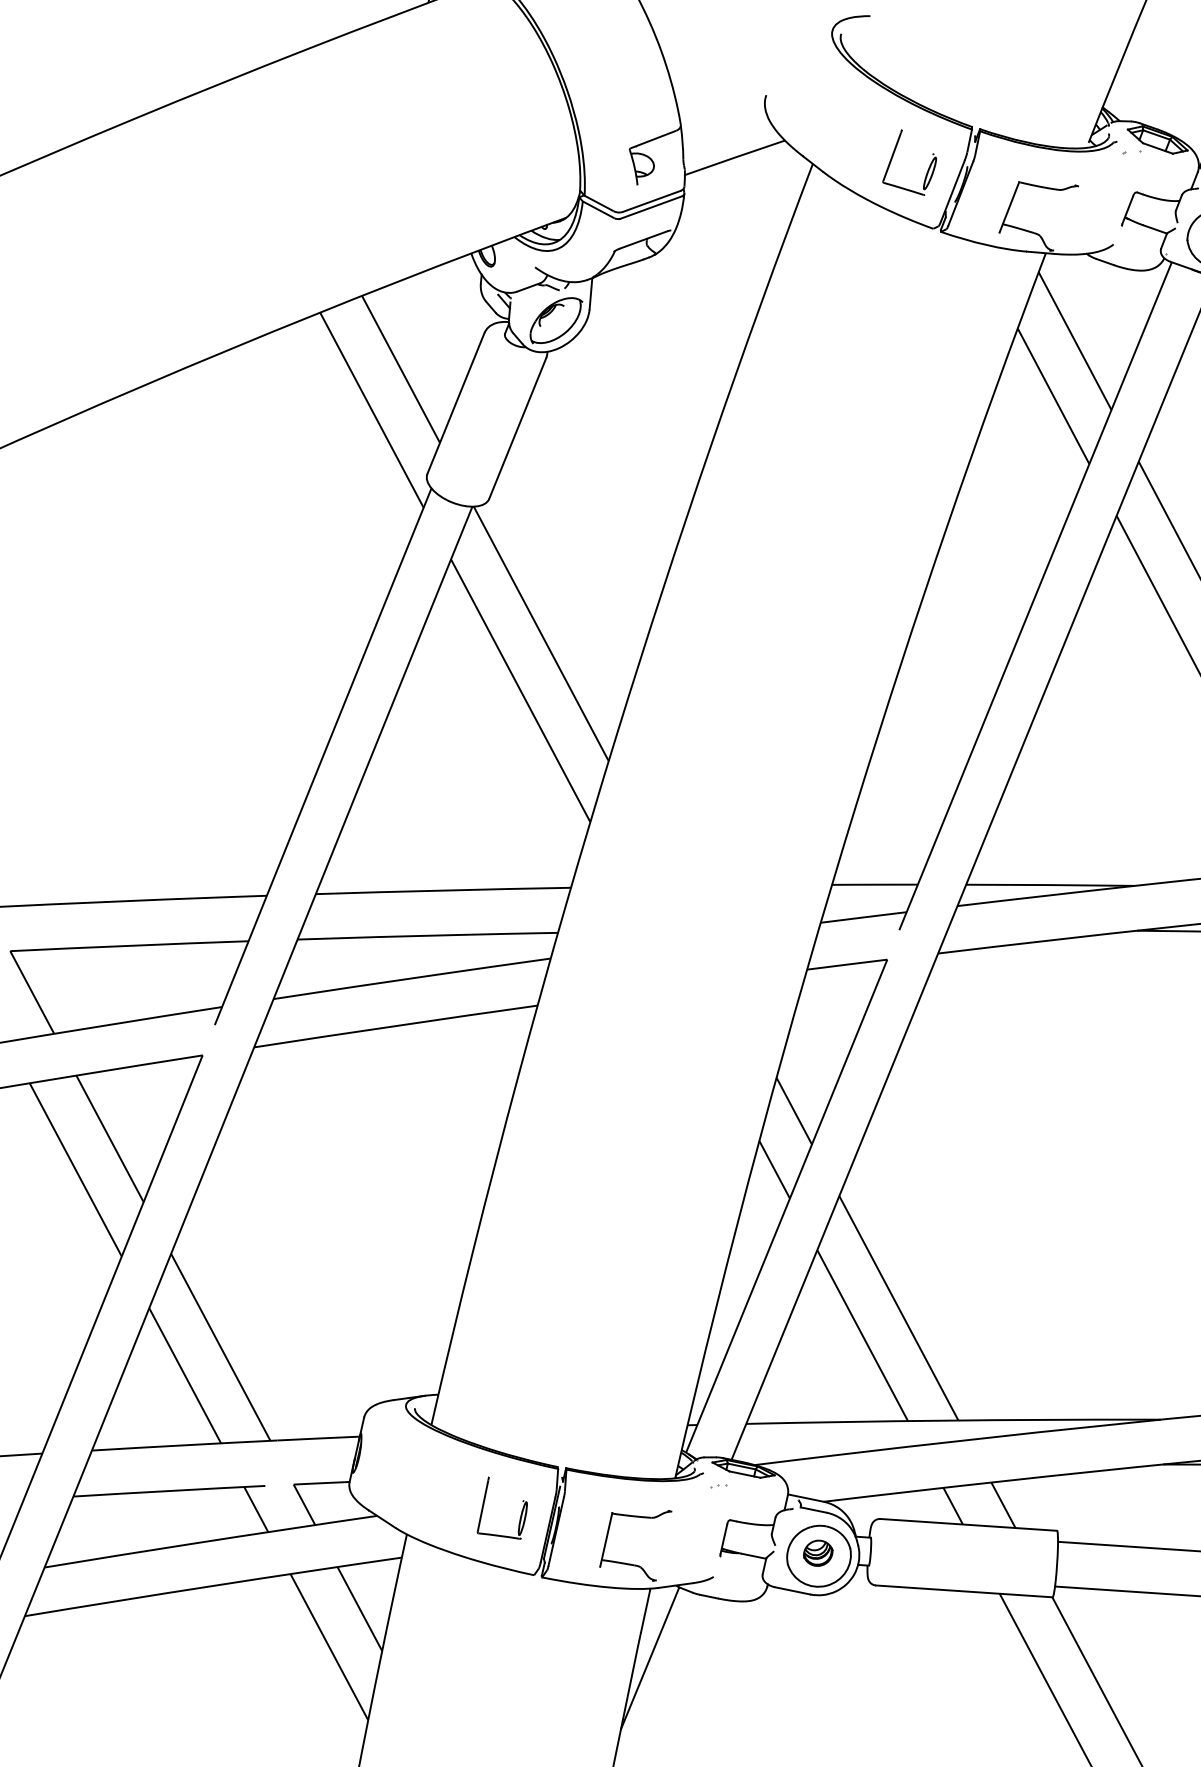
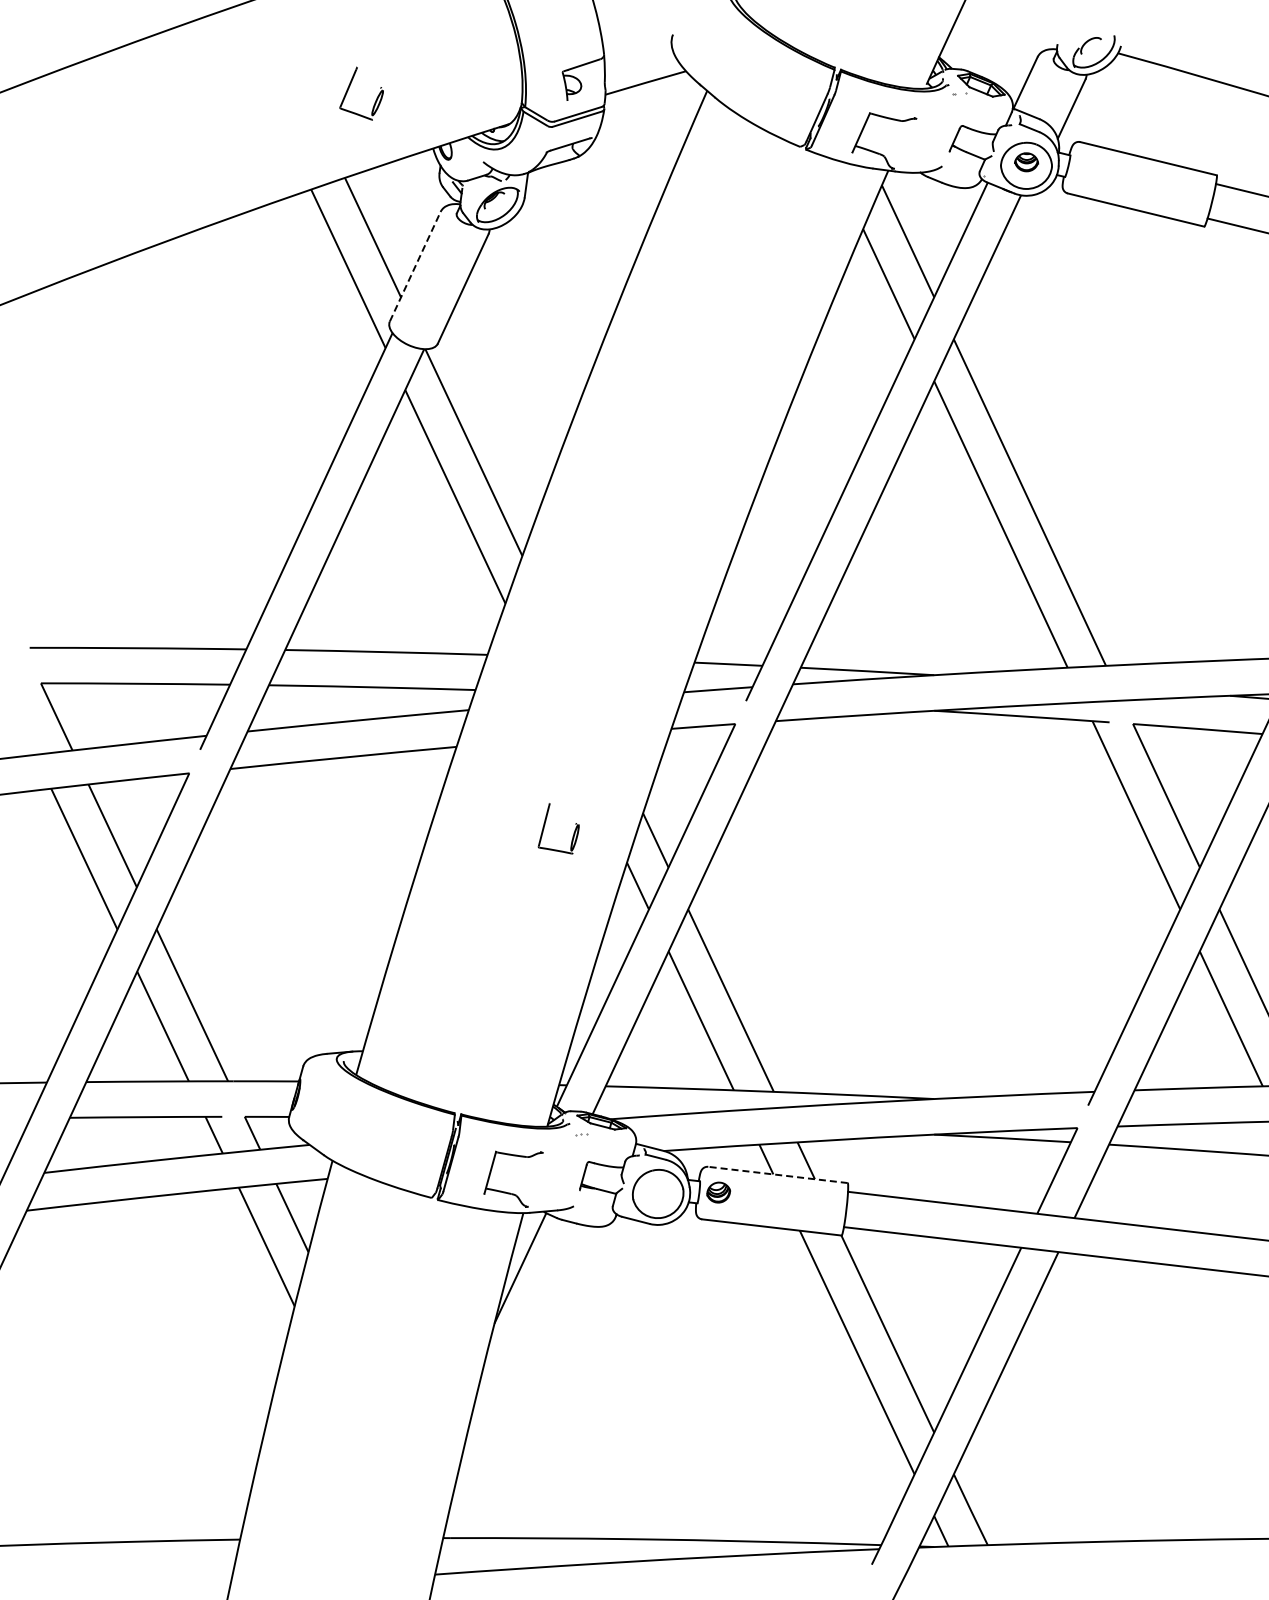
part: (893, 157) -> (349, 88), moved
line: (456, 403) -> (415, 266), solid -> dashed
part: (484, 1505) -> (545, 825), moved
line: (968, 1524) -> (777, 1174), solid -> dashed
part: (818, 1553) -> (718, 1192), moved

